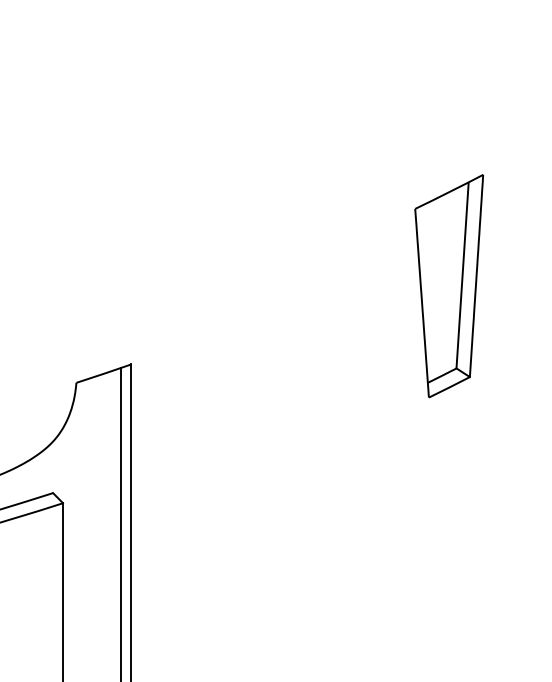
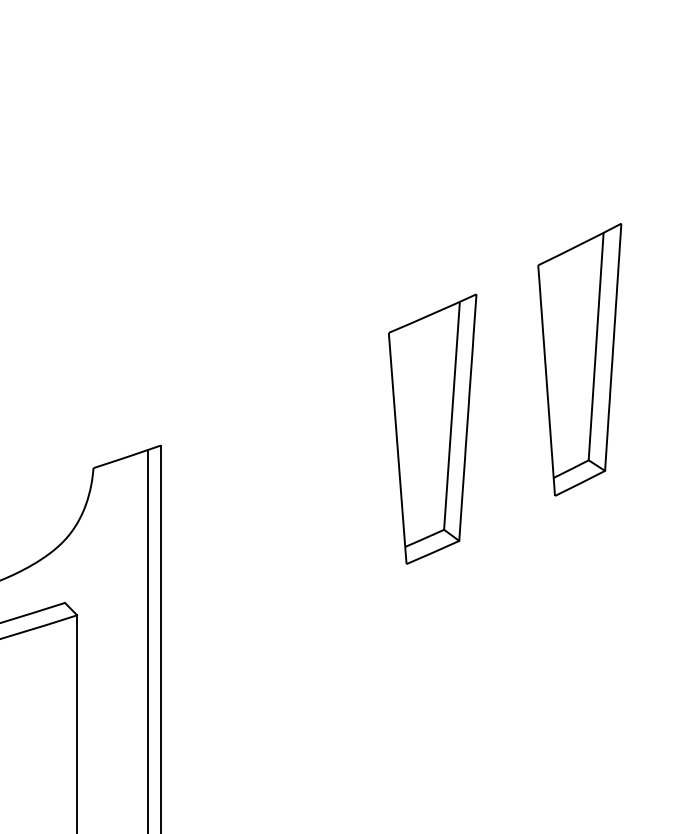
part: (449, 286) -> (580, 360), moved
part: (353, 350) -> (432, 428), added

